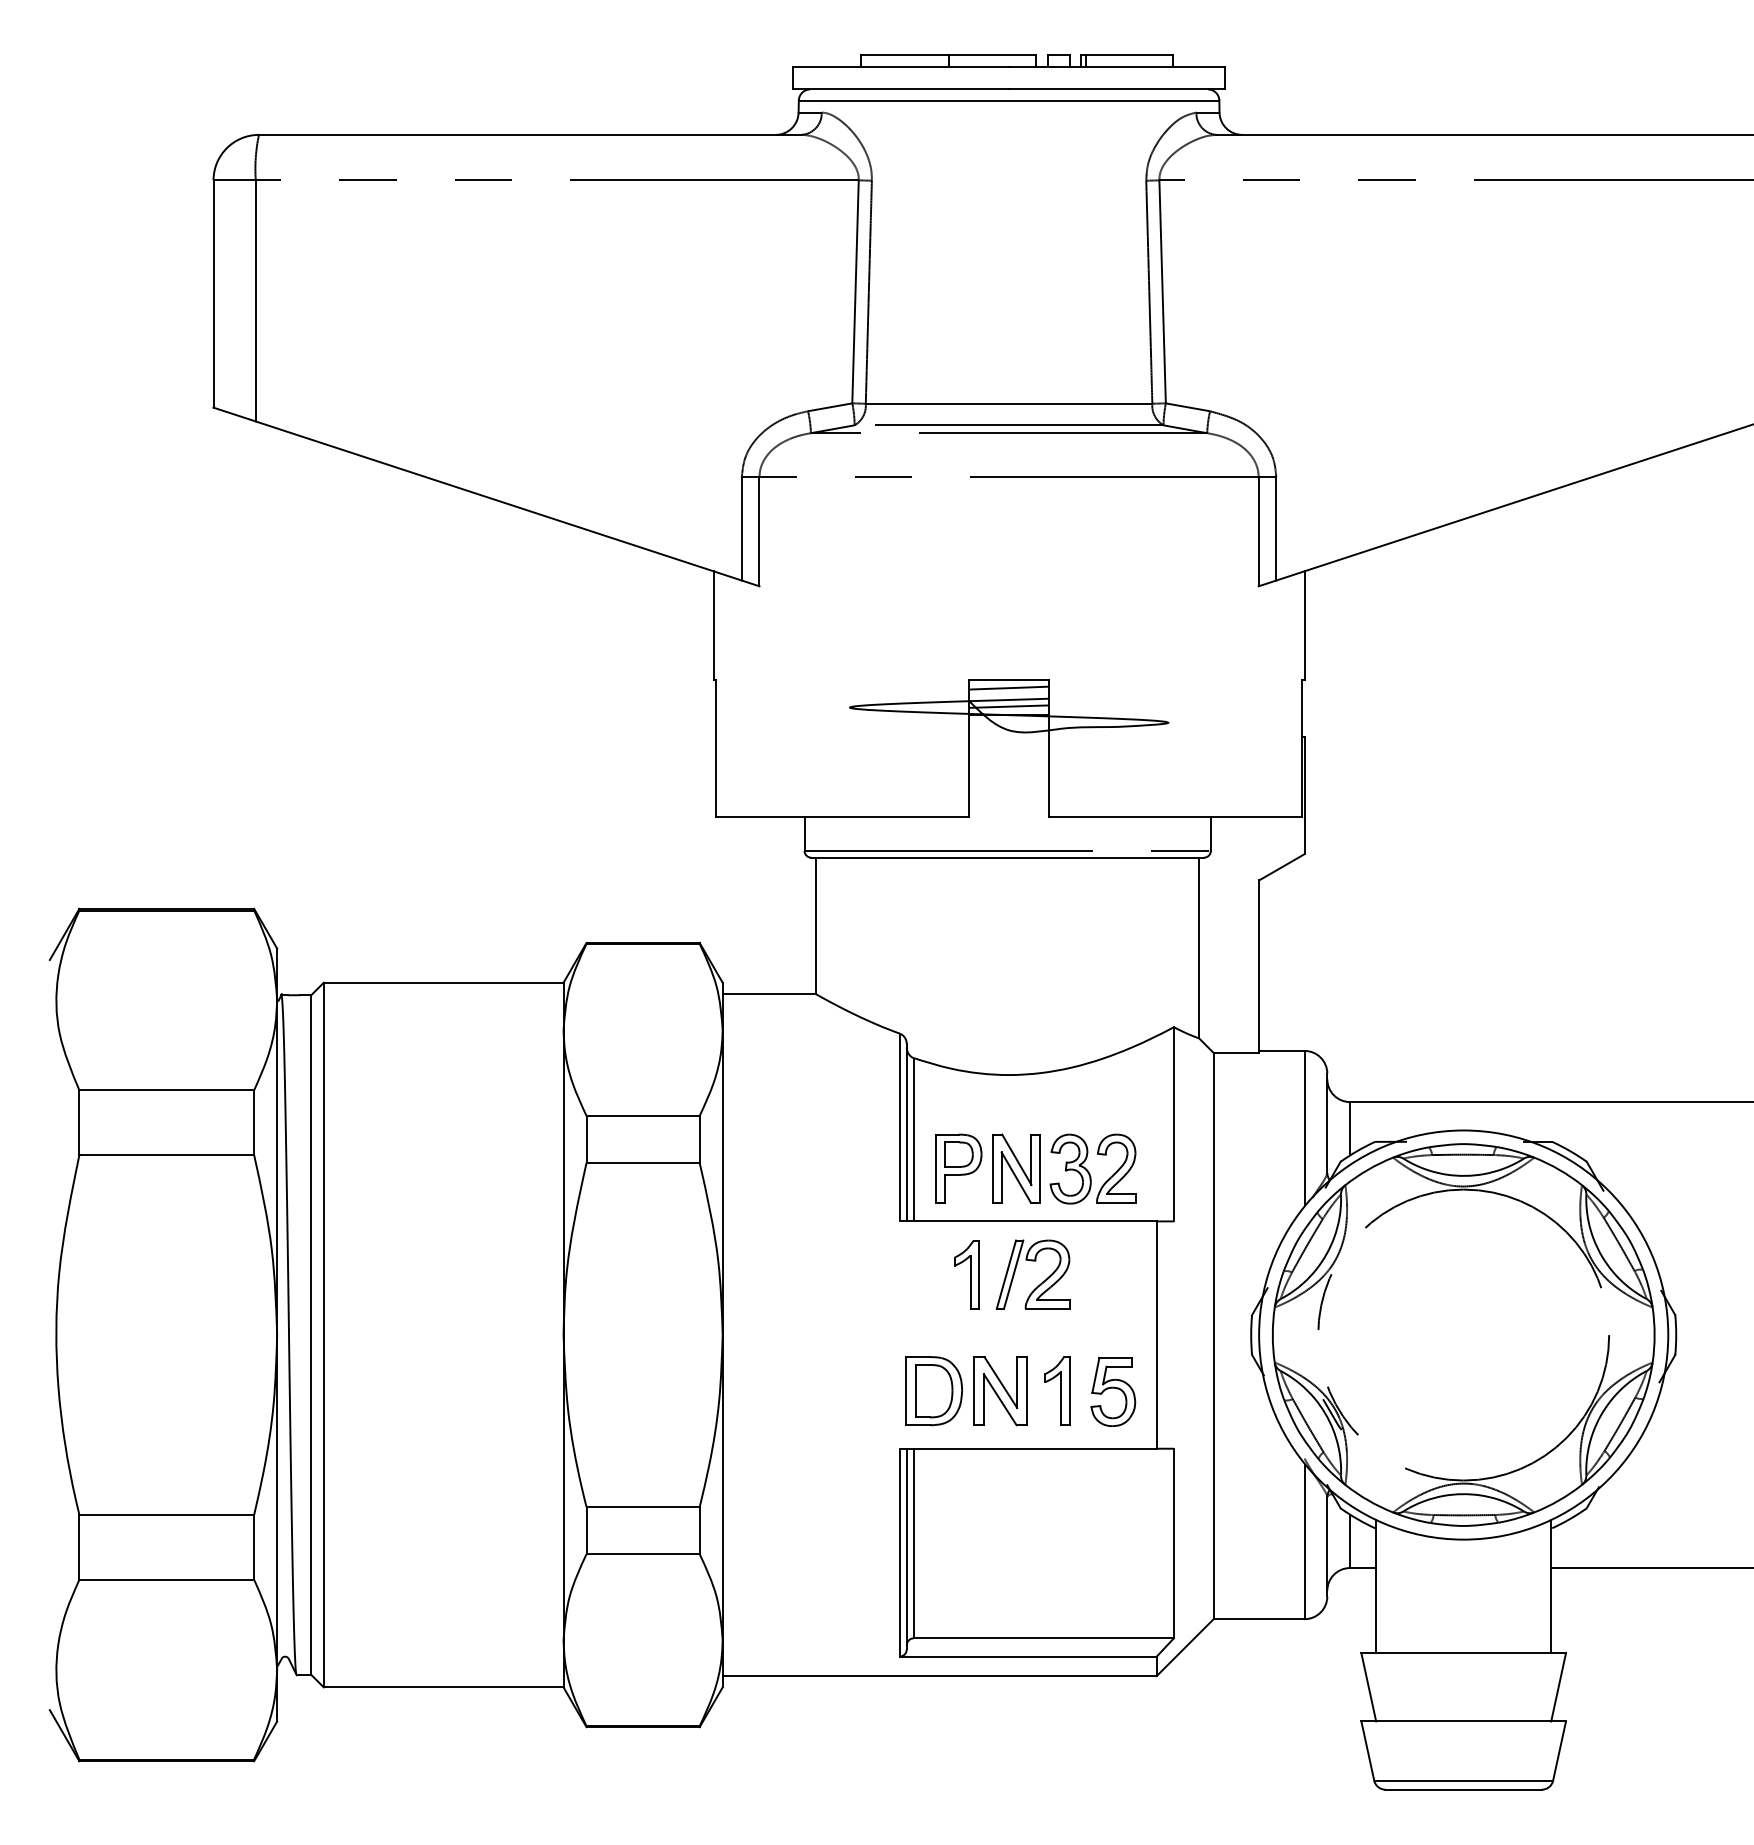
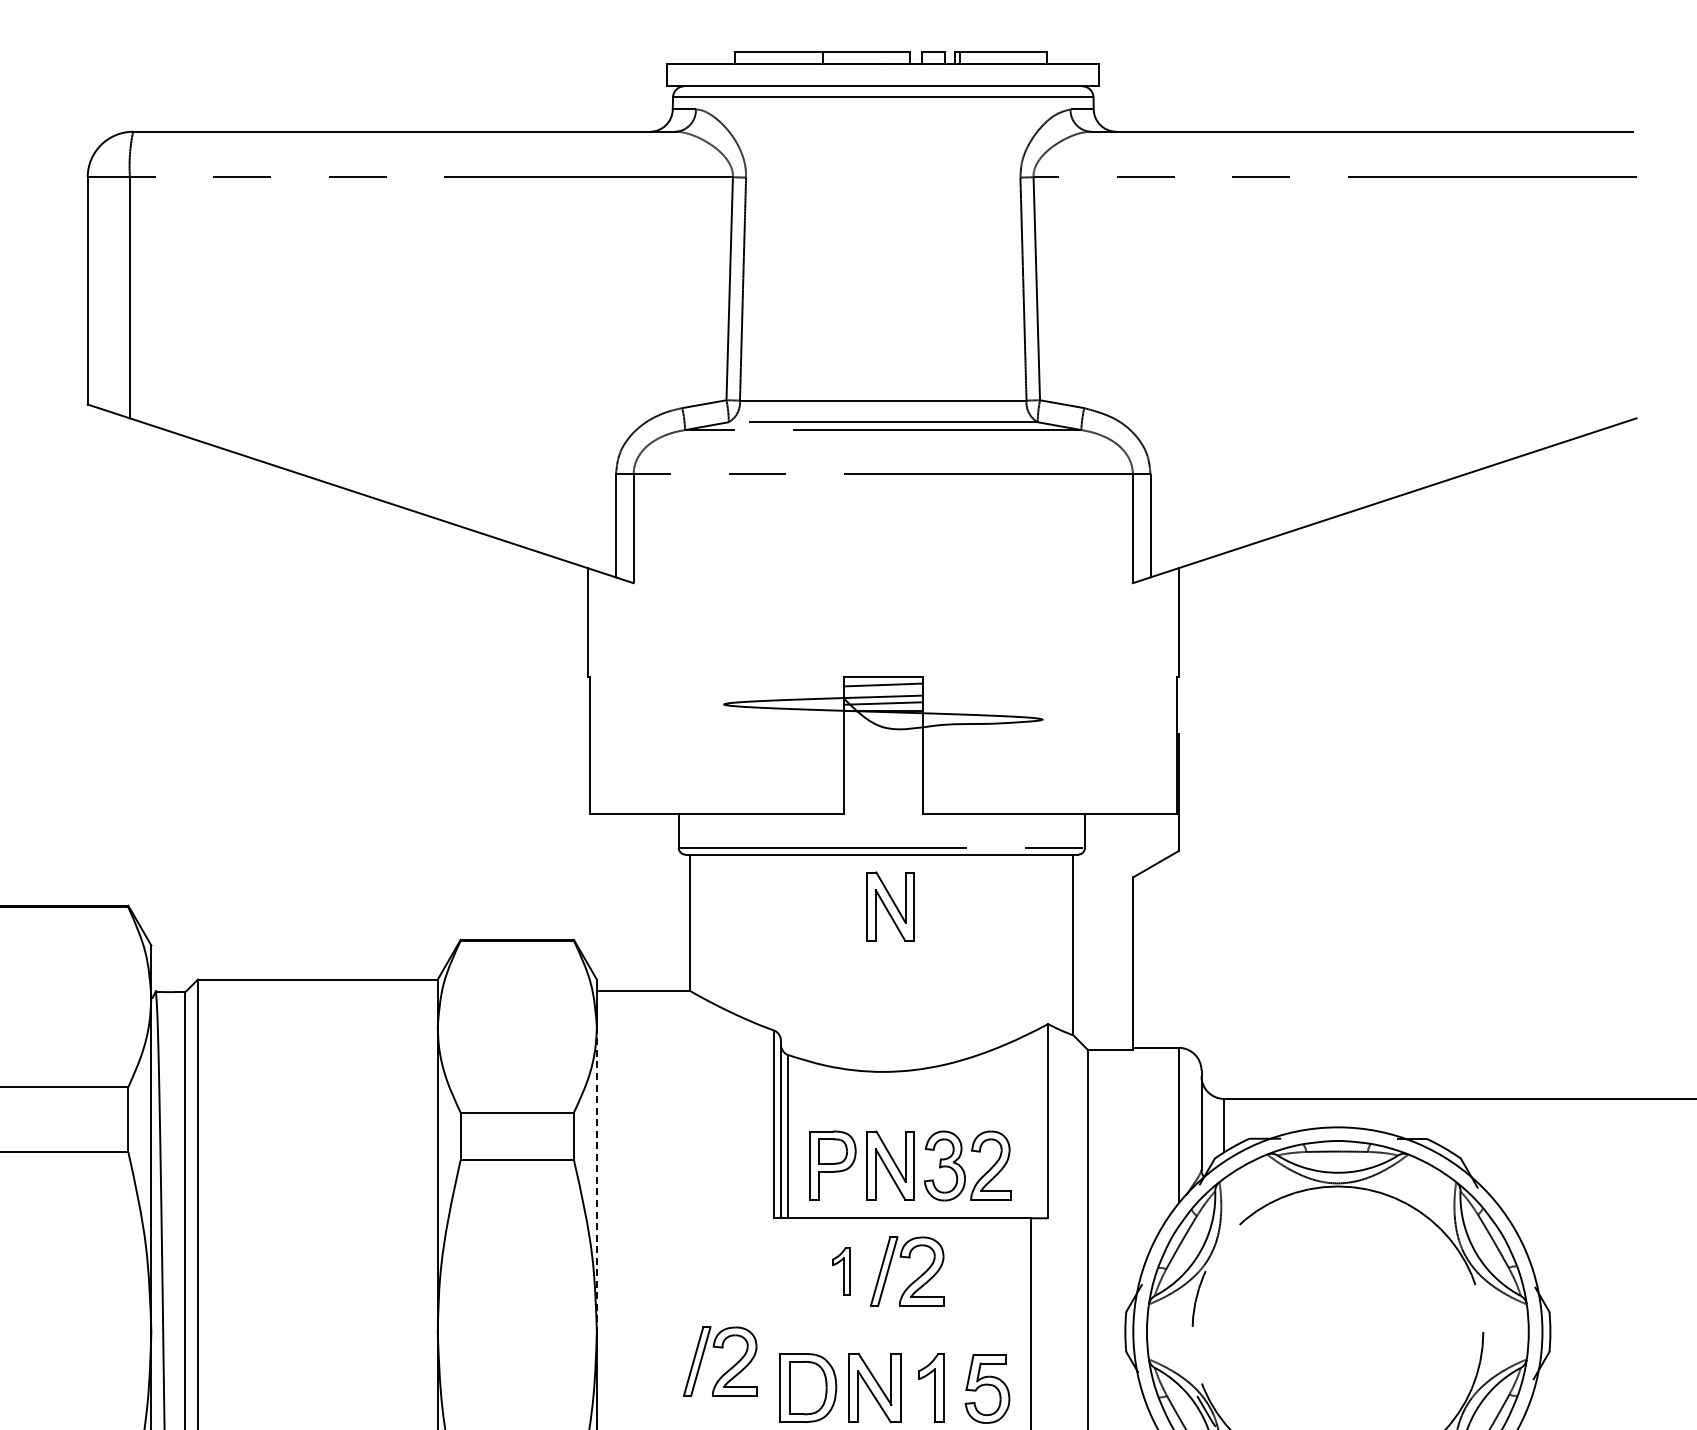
part: (1016, 909) -> (890, 906), added
line: (722, 1182) -> (596, 1179), solid -> dashed
part: (966, 1274) -> (840, 1271), size x0.7
part: (854, 1372) -> (728, 1369), added

